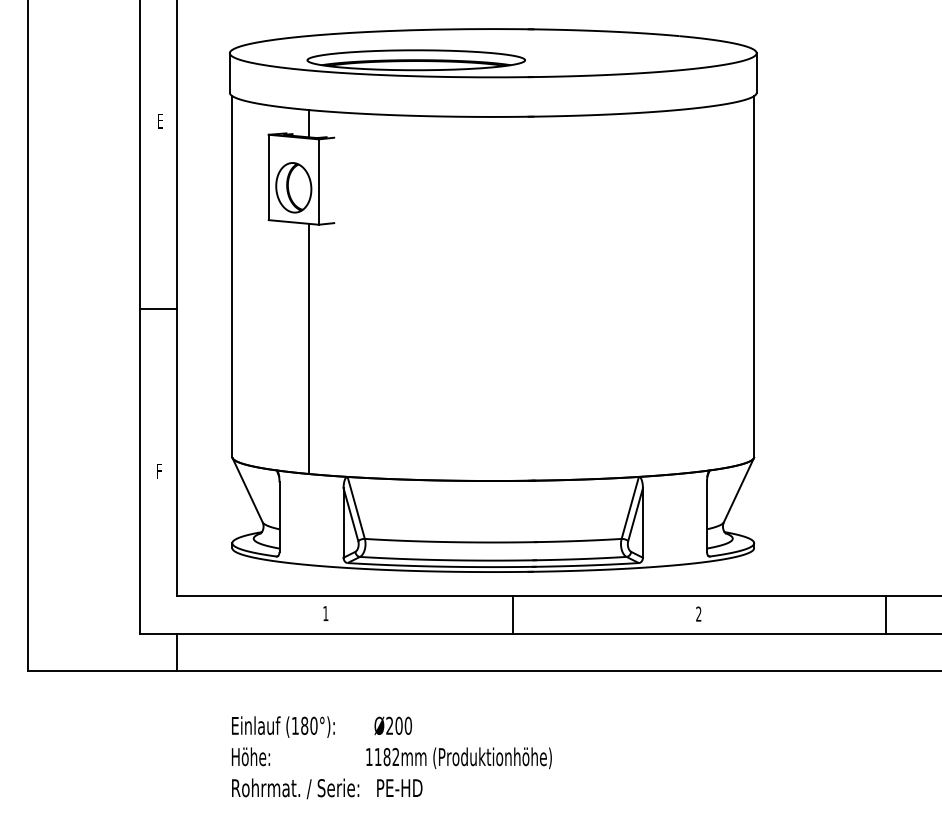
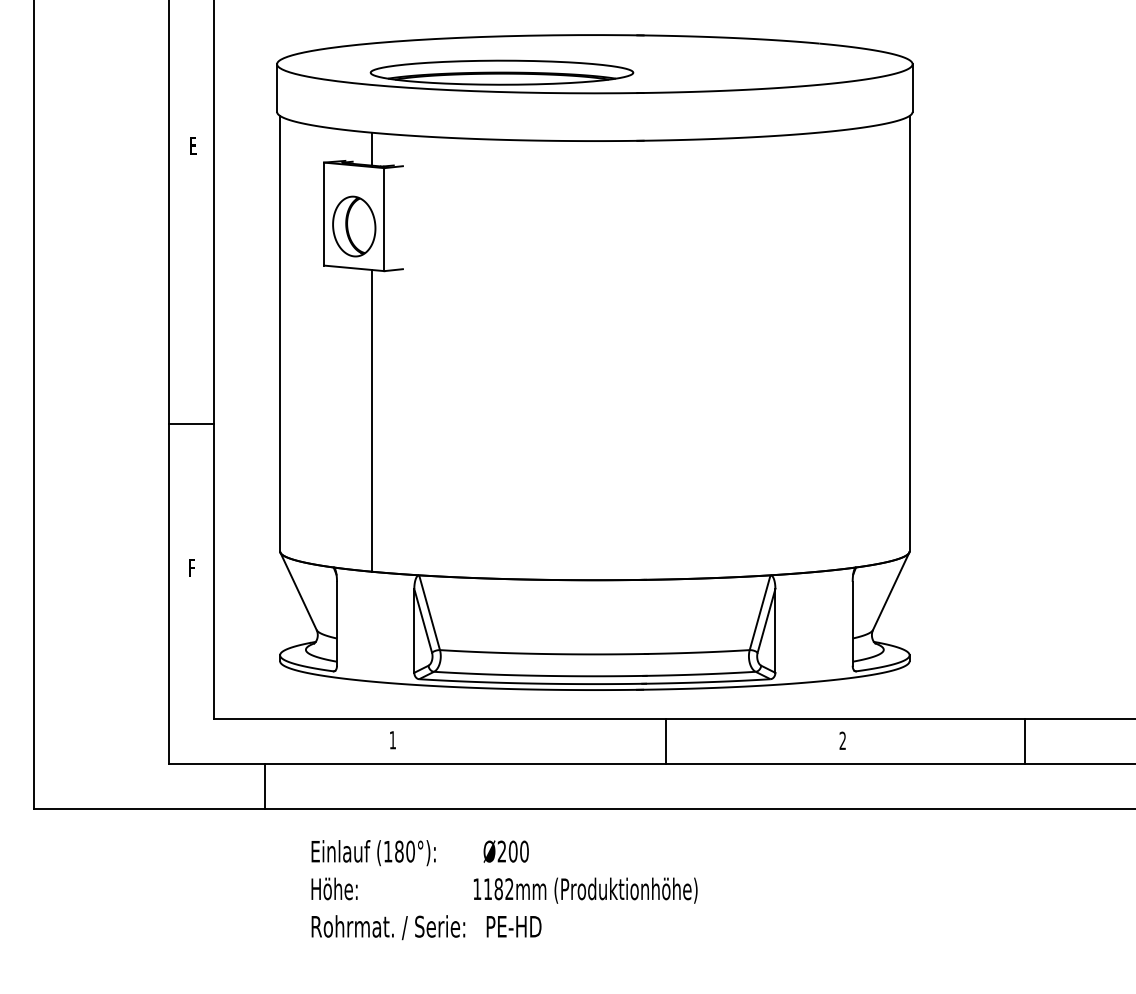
line: (158, 308) -> (190, 423), moved
line: (512, 614) -> (665, 741), moved
line: (885, 614) -> (1025, 741), moved
line: (177, 651) -> (264, 786), moved
text: (391, 758) -> (504, 890), moved

